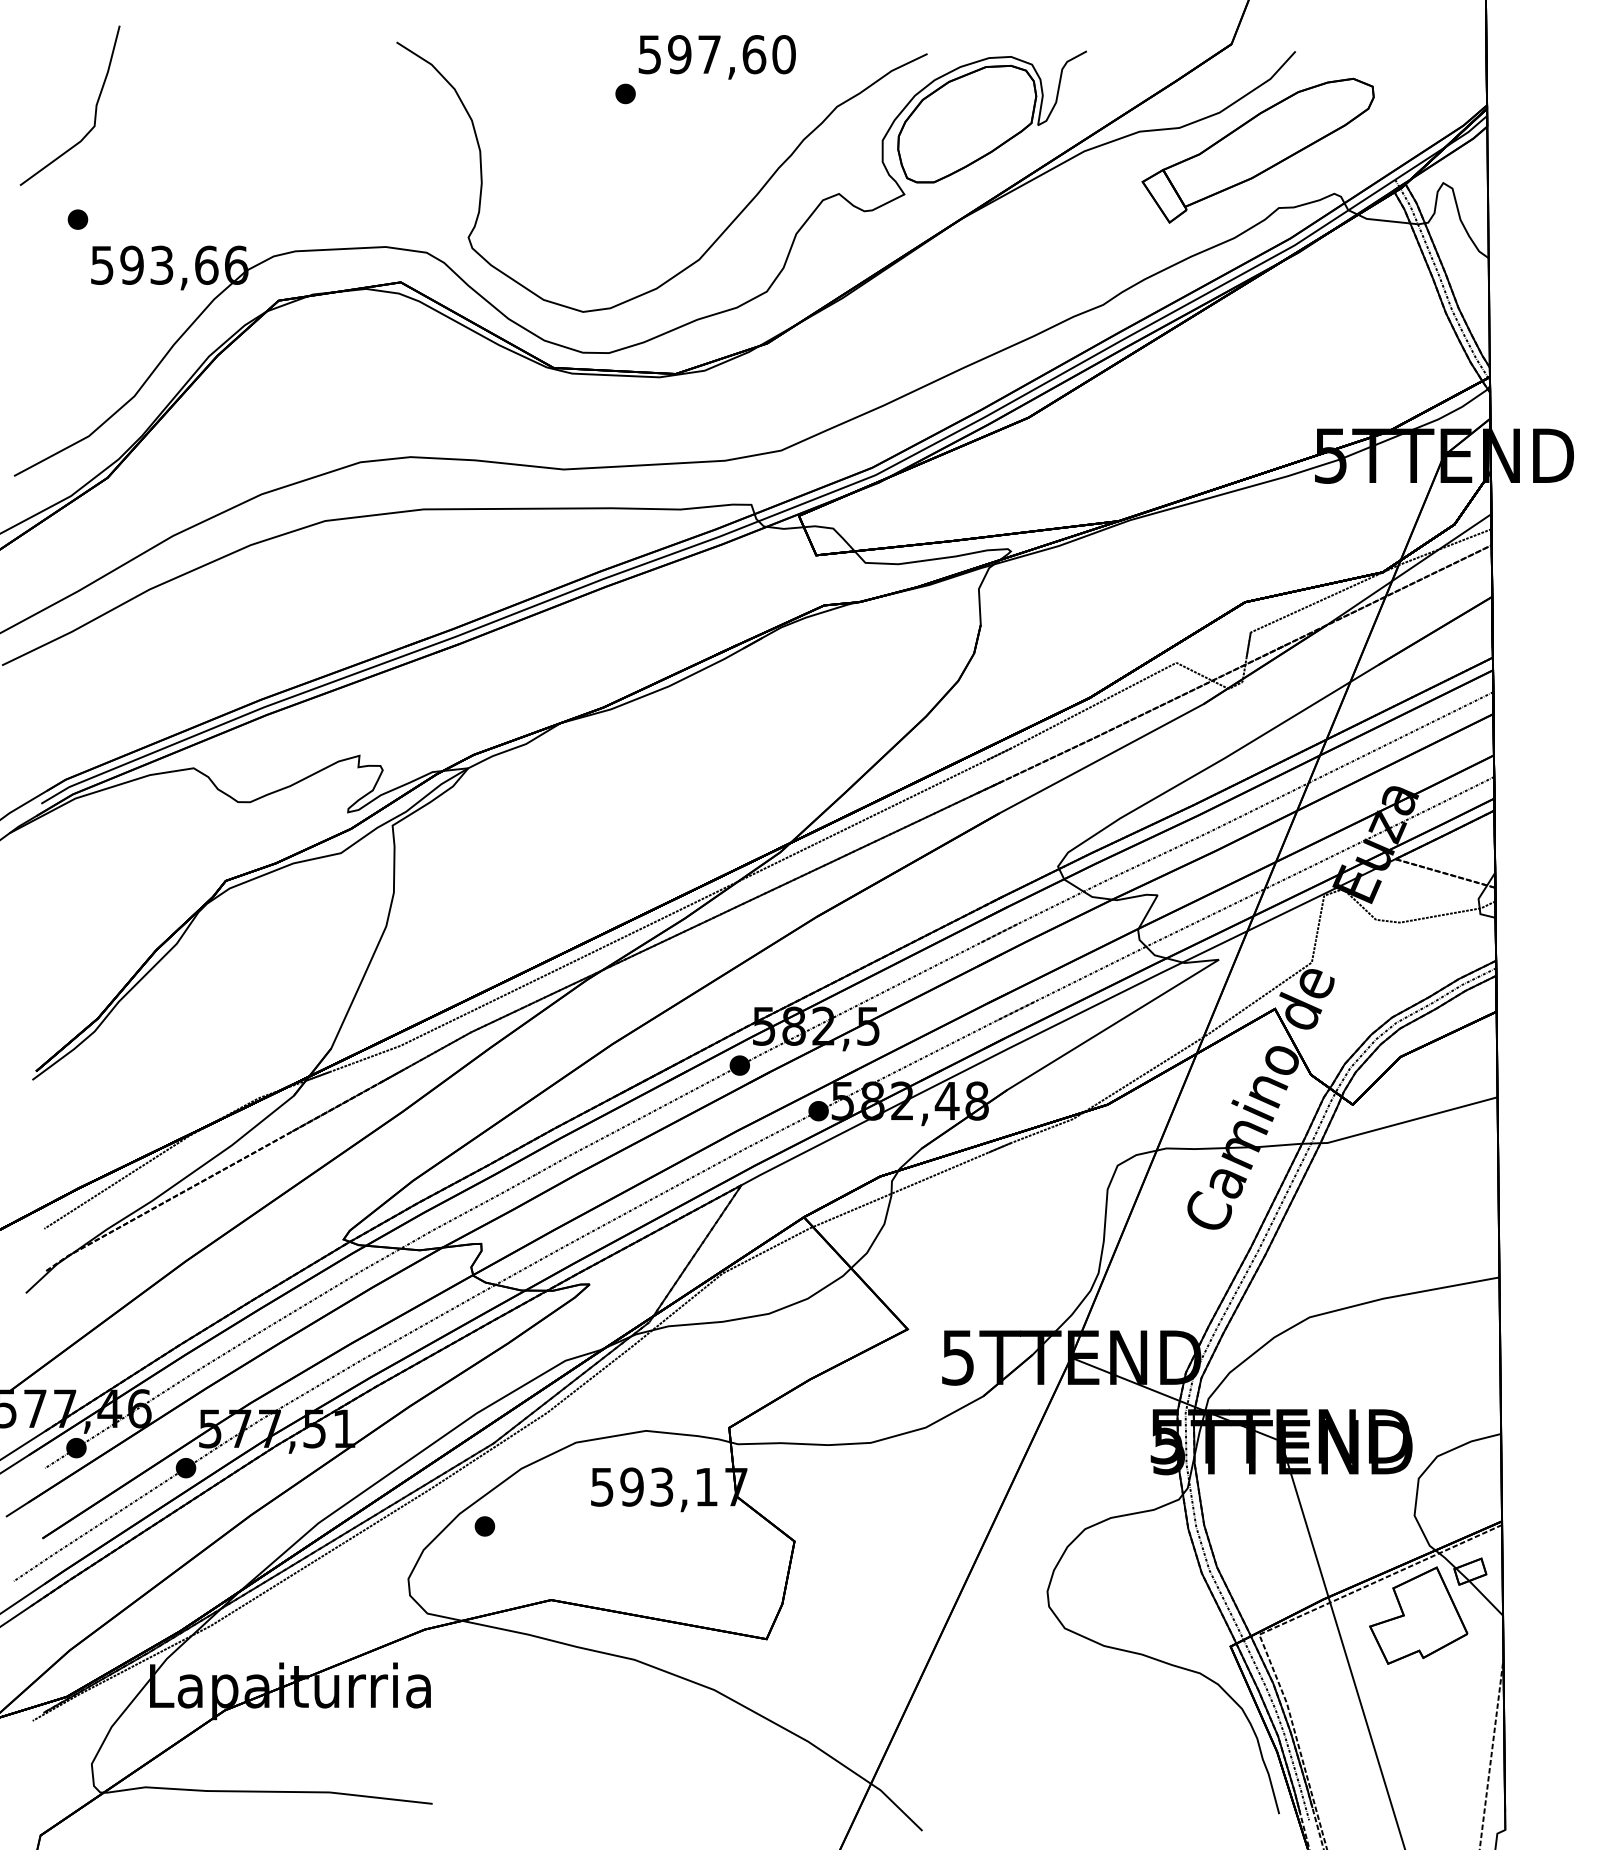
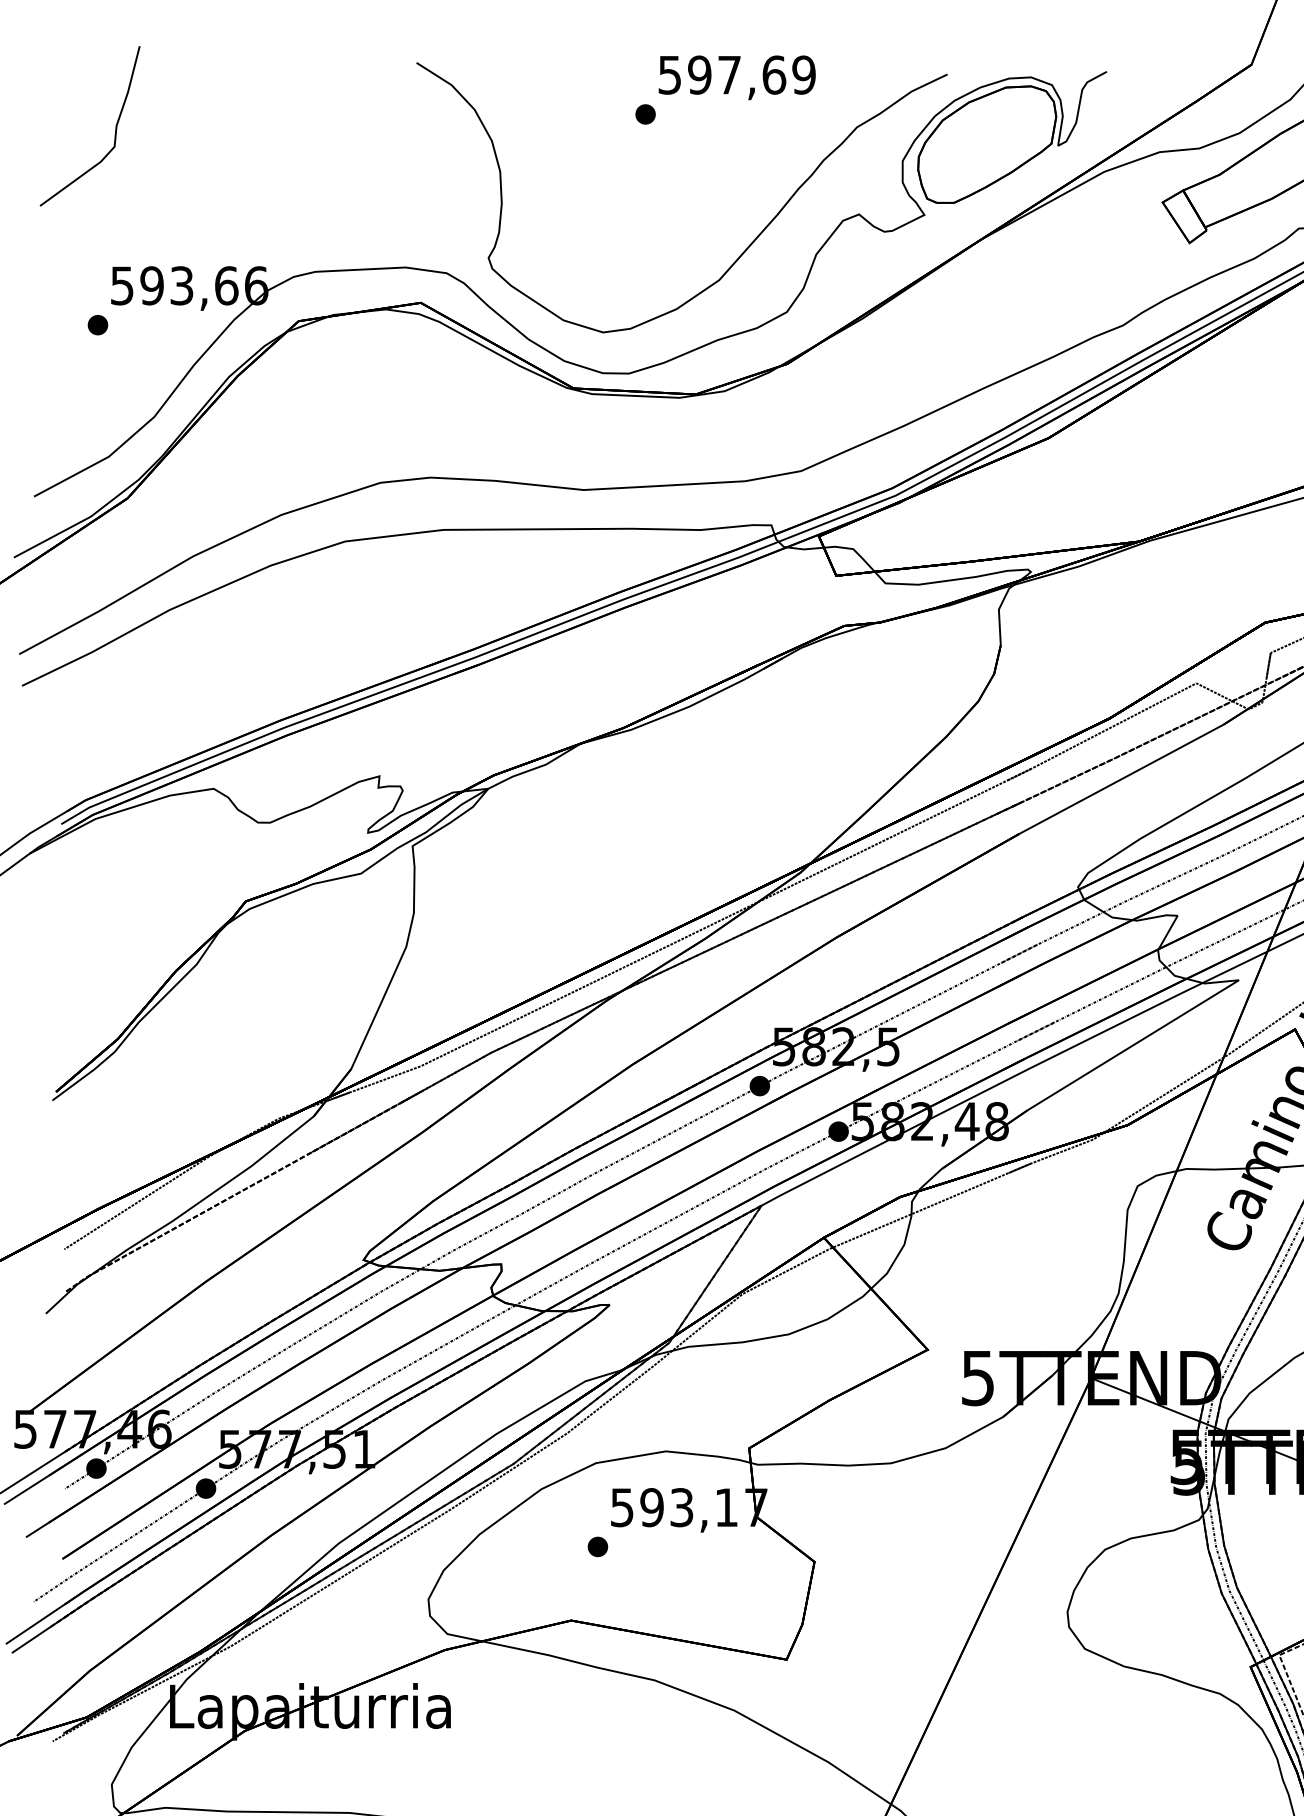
text: (783, 54) -> (803, 75), 597,60 -> 597,69
part: (77, 219) -> (97, 325), moved
part: (484, 1526) -> (597, 1547), moved

